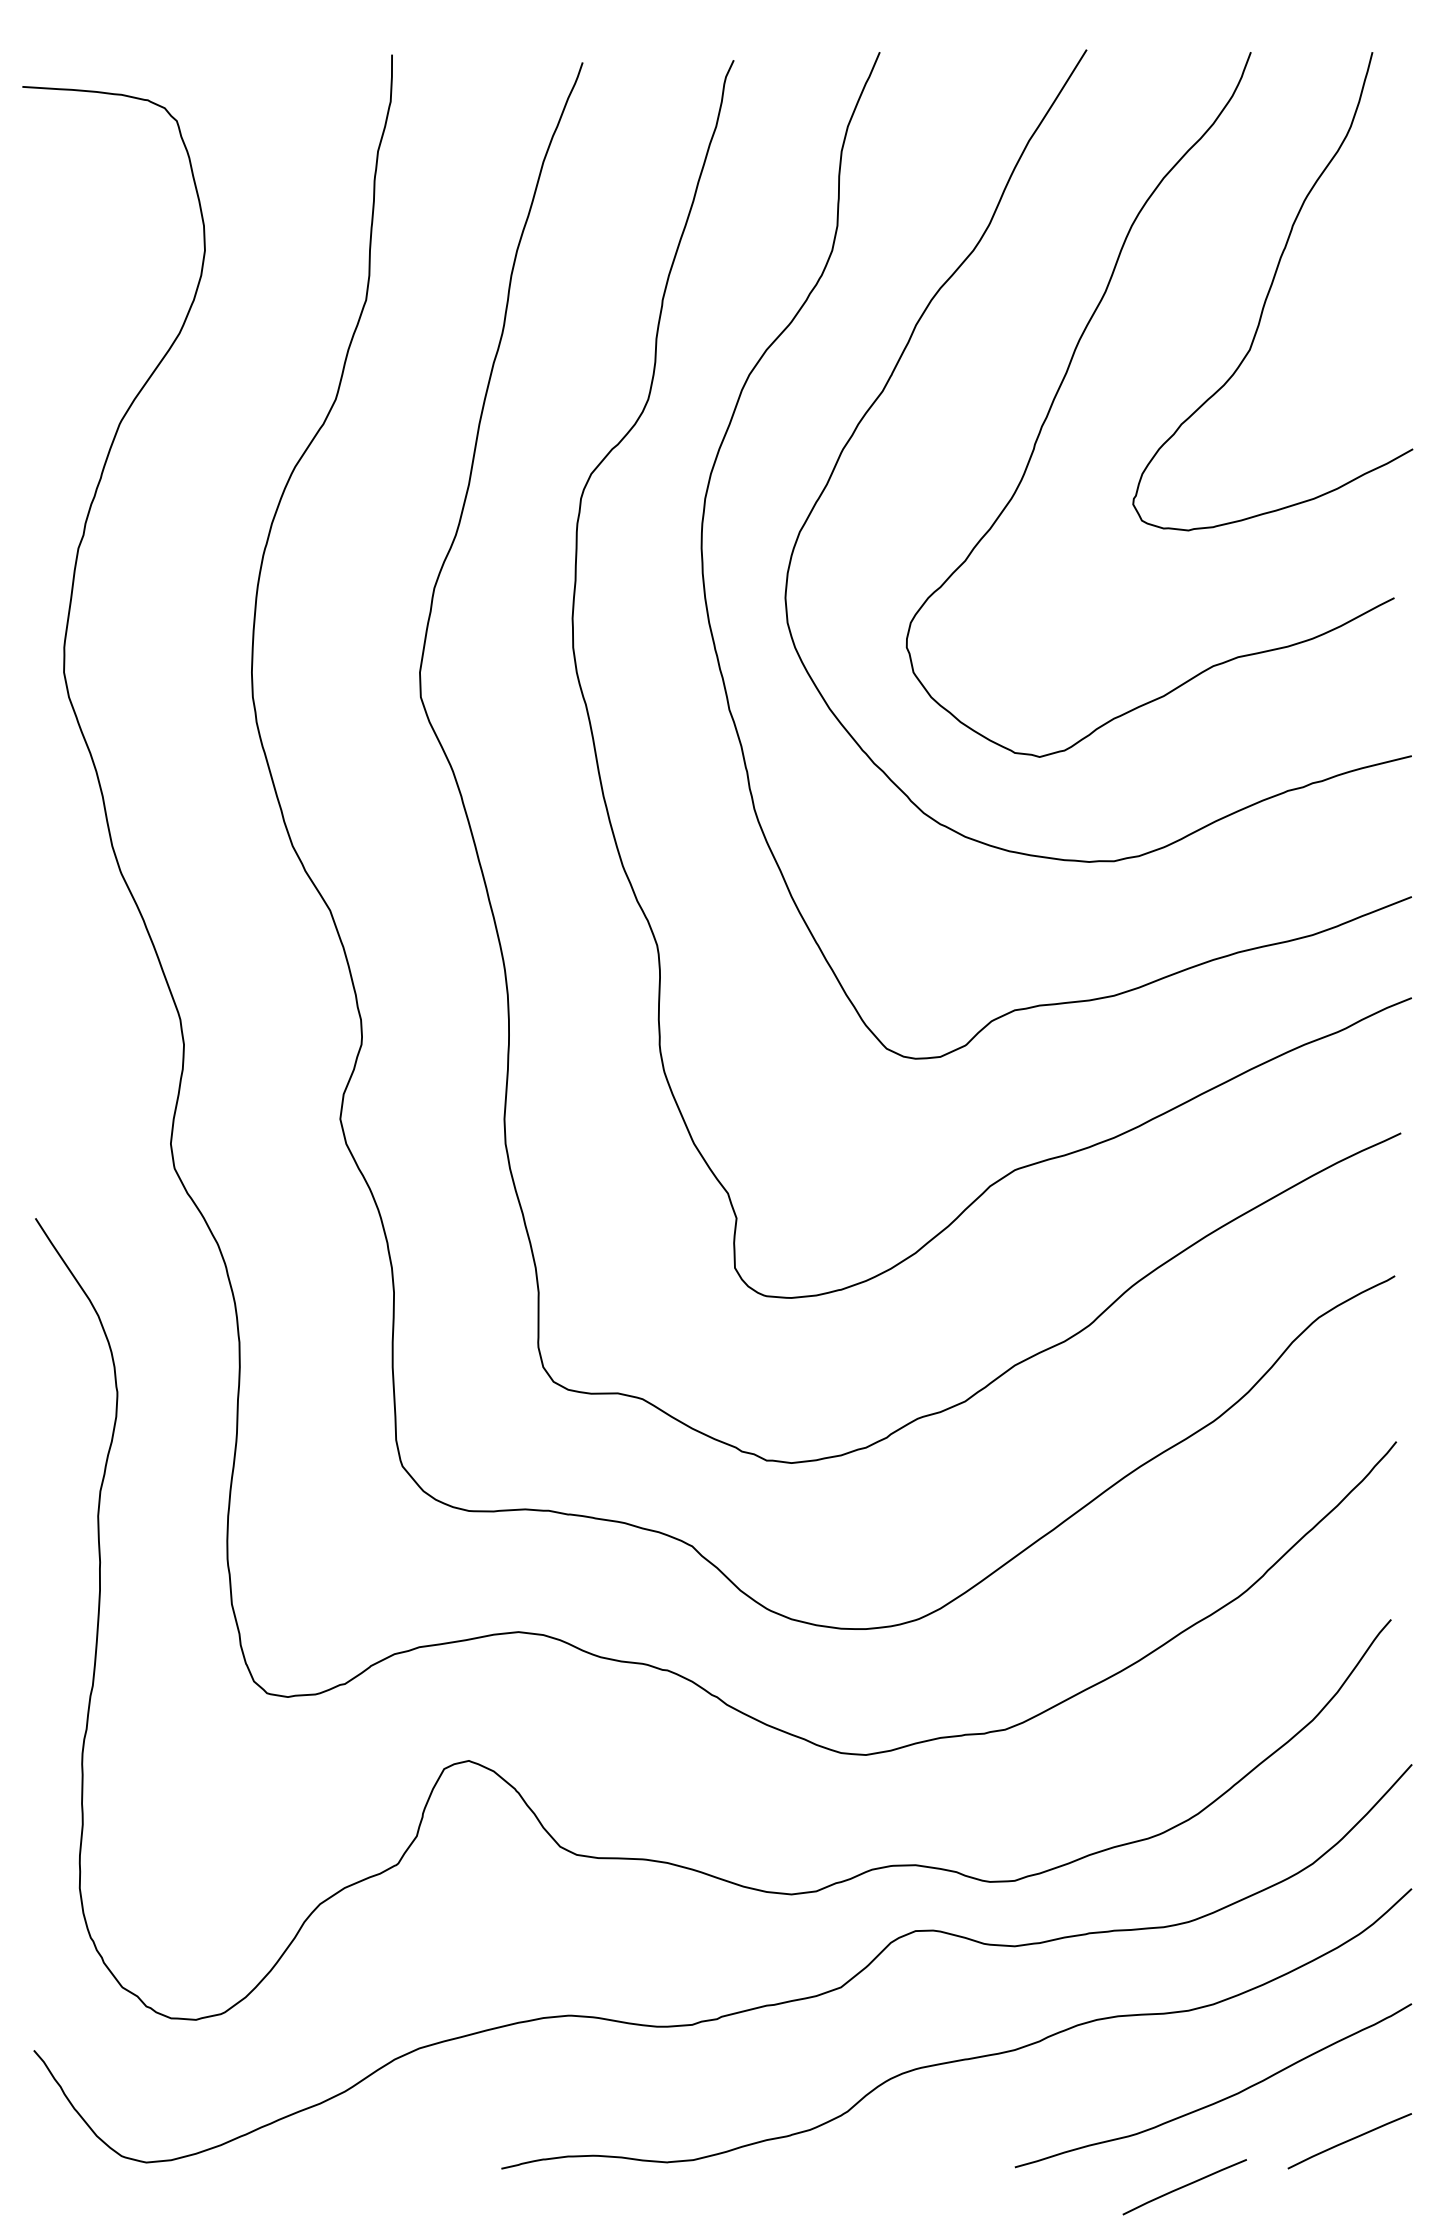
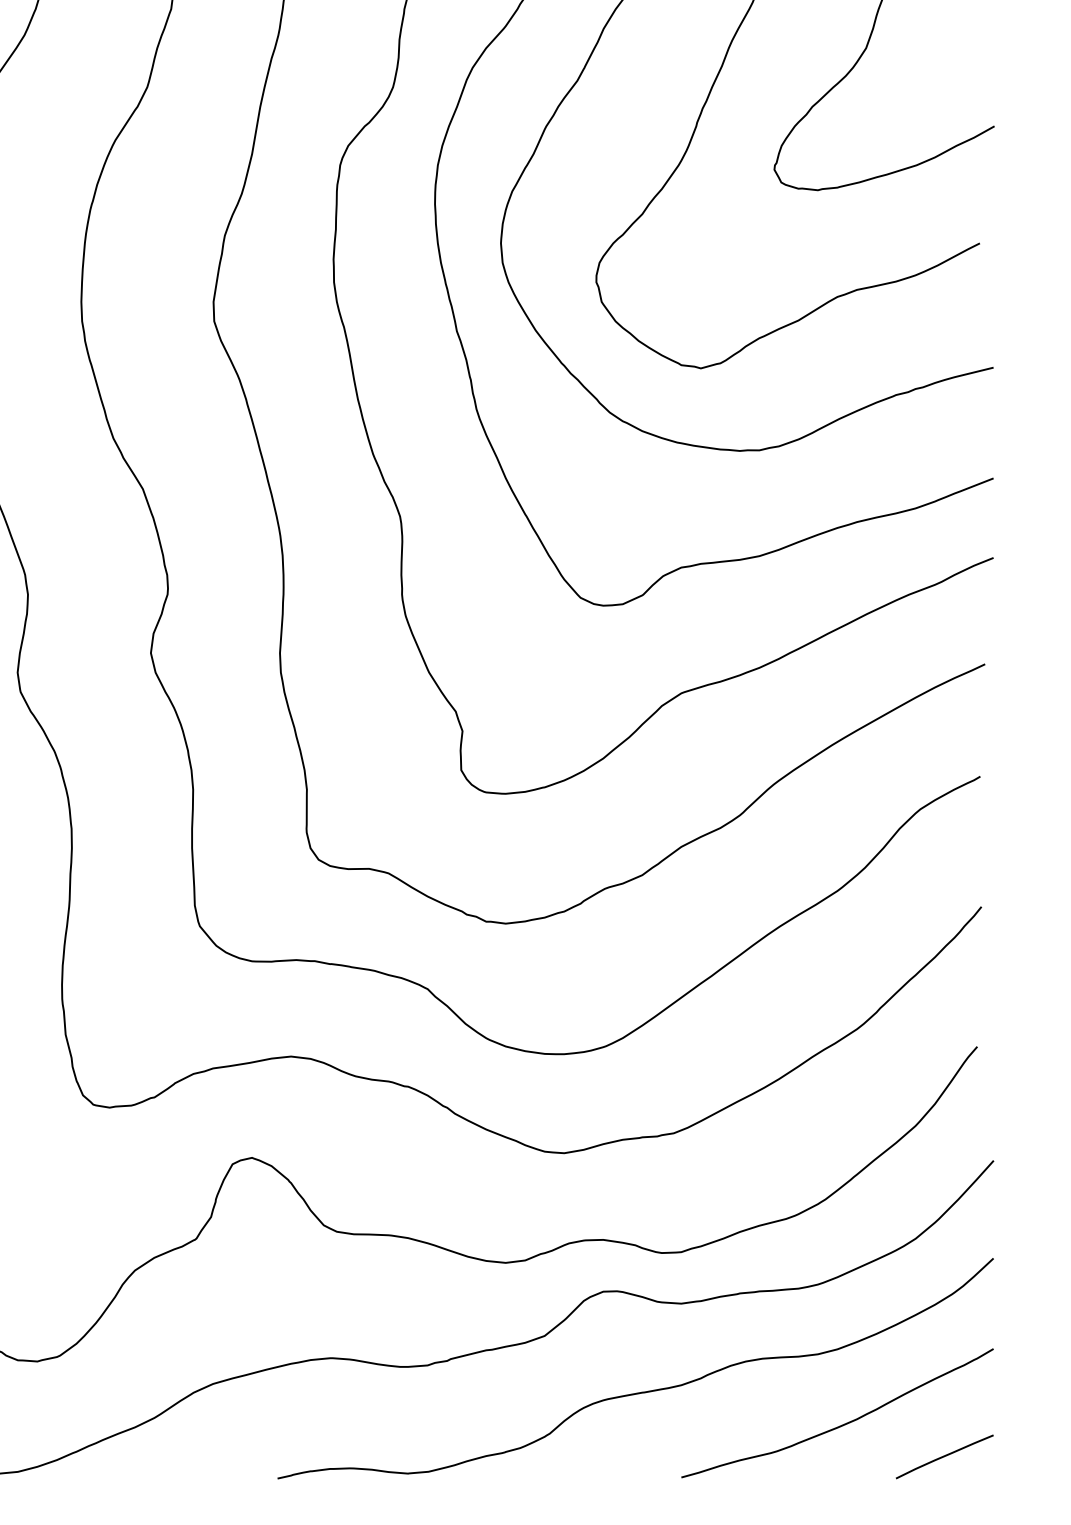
curve: (1184, 2187) -> (814, 1493), removed

